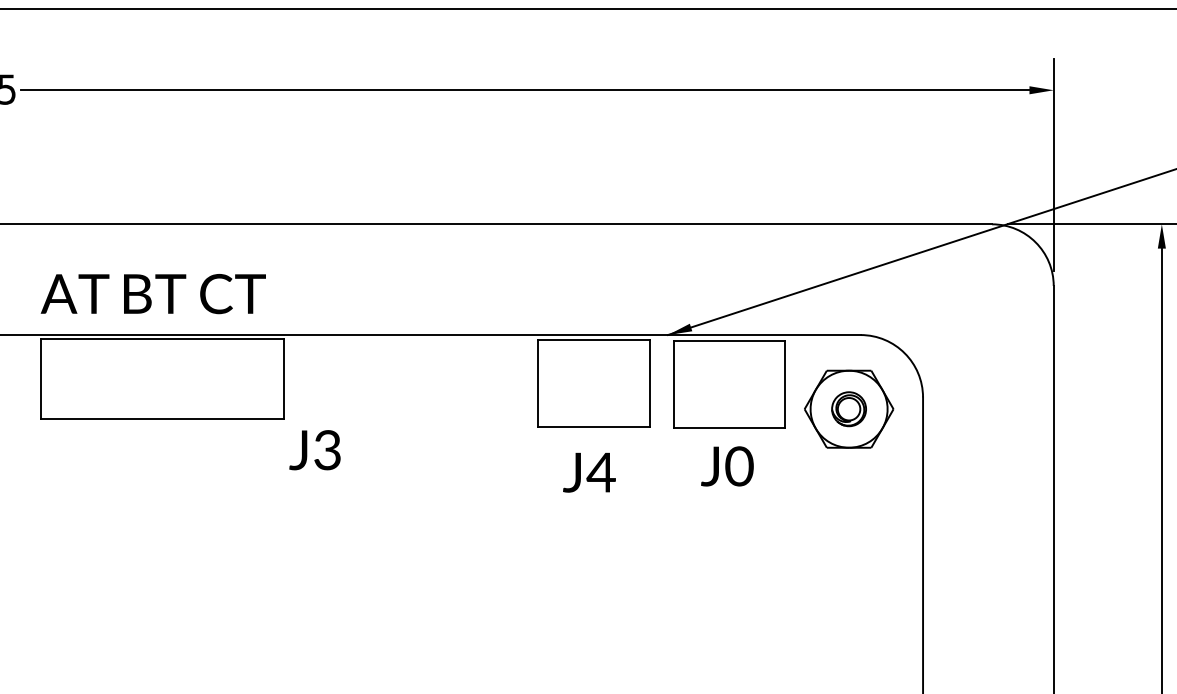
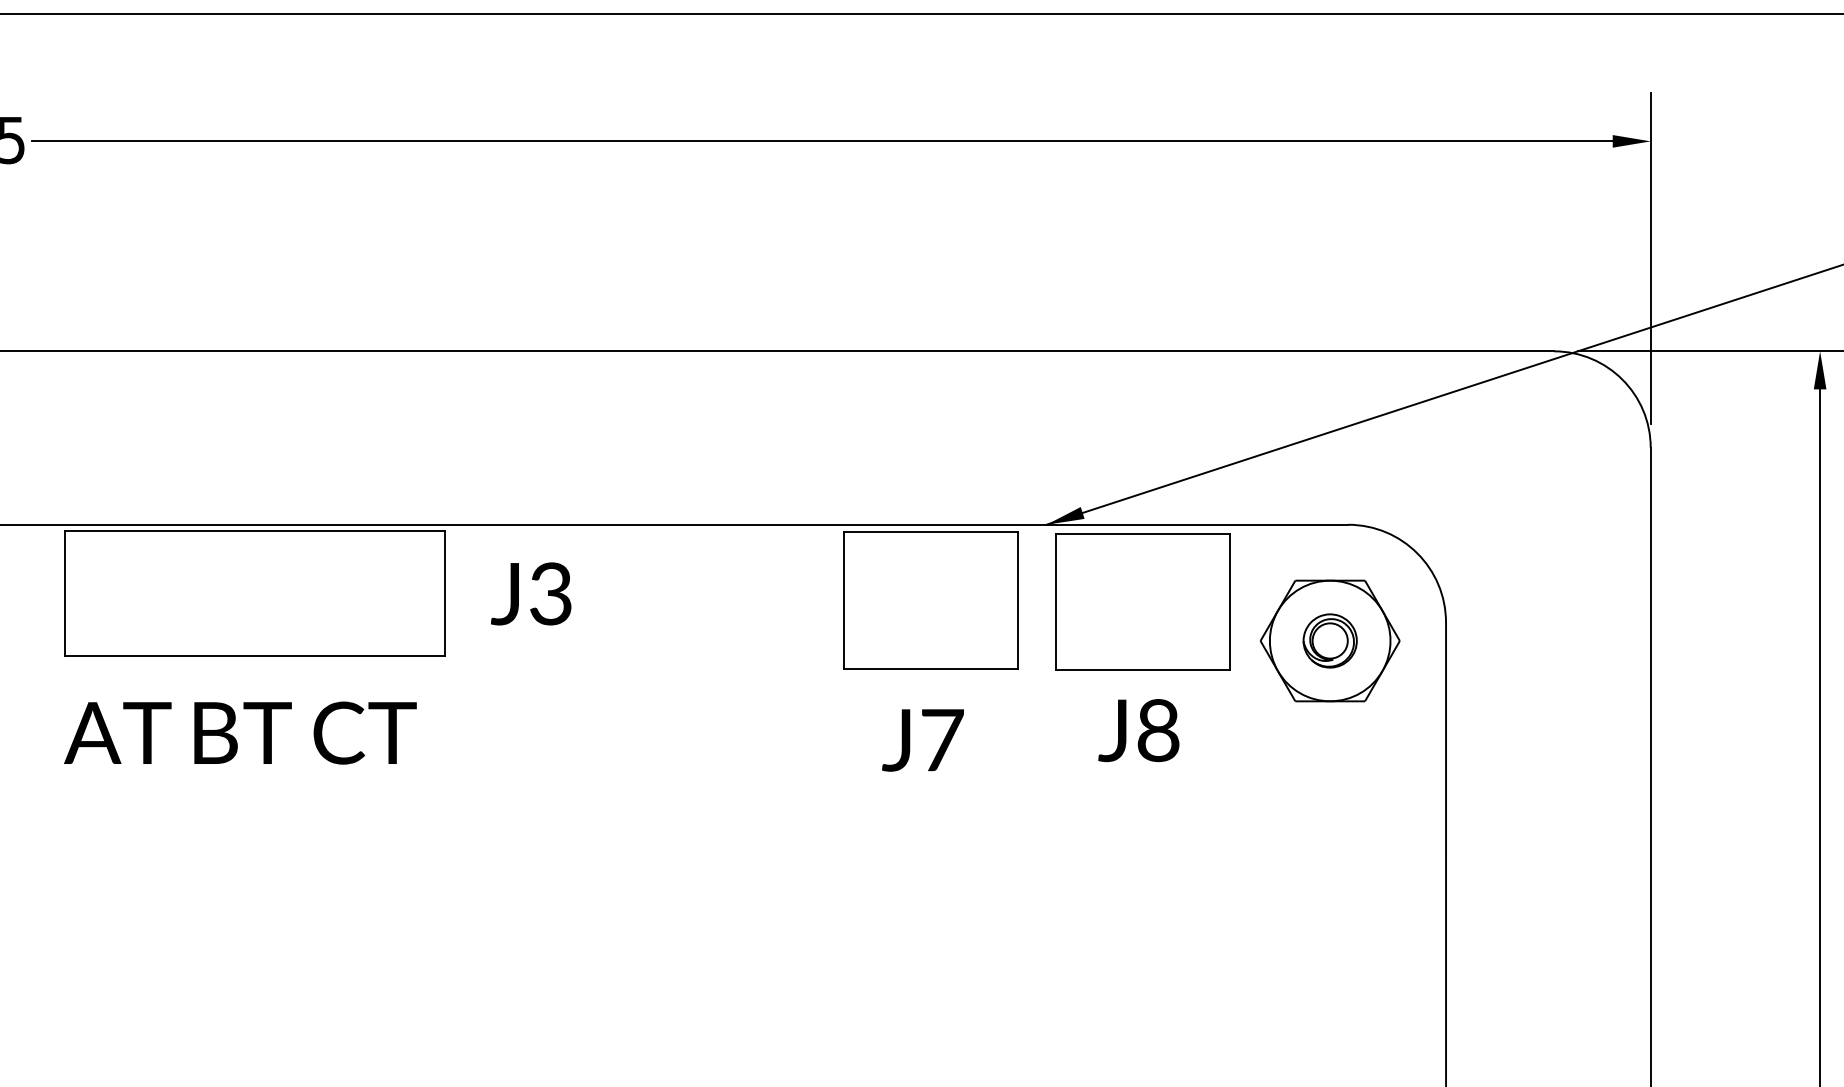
text: (152, 294) -> (239, 733), moved
text: (314, 450) -> (530, 594), moved
text: (739, 466) -> (1158, 730), J0 -> J8
text: (600, 472) -> (940, 740), J4 -> J7

